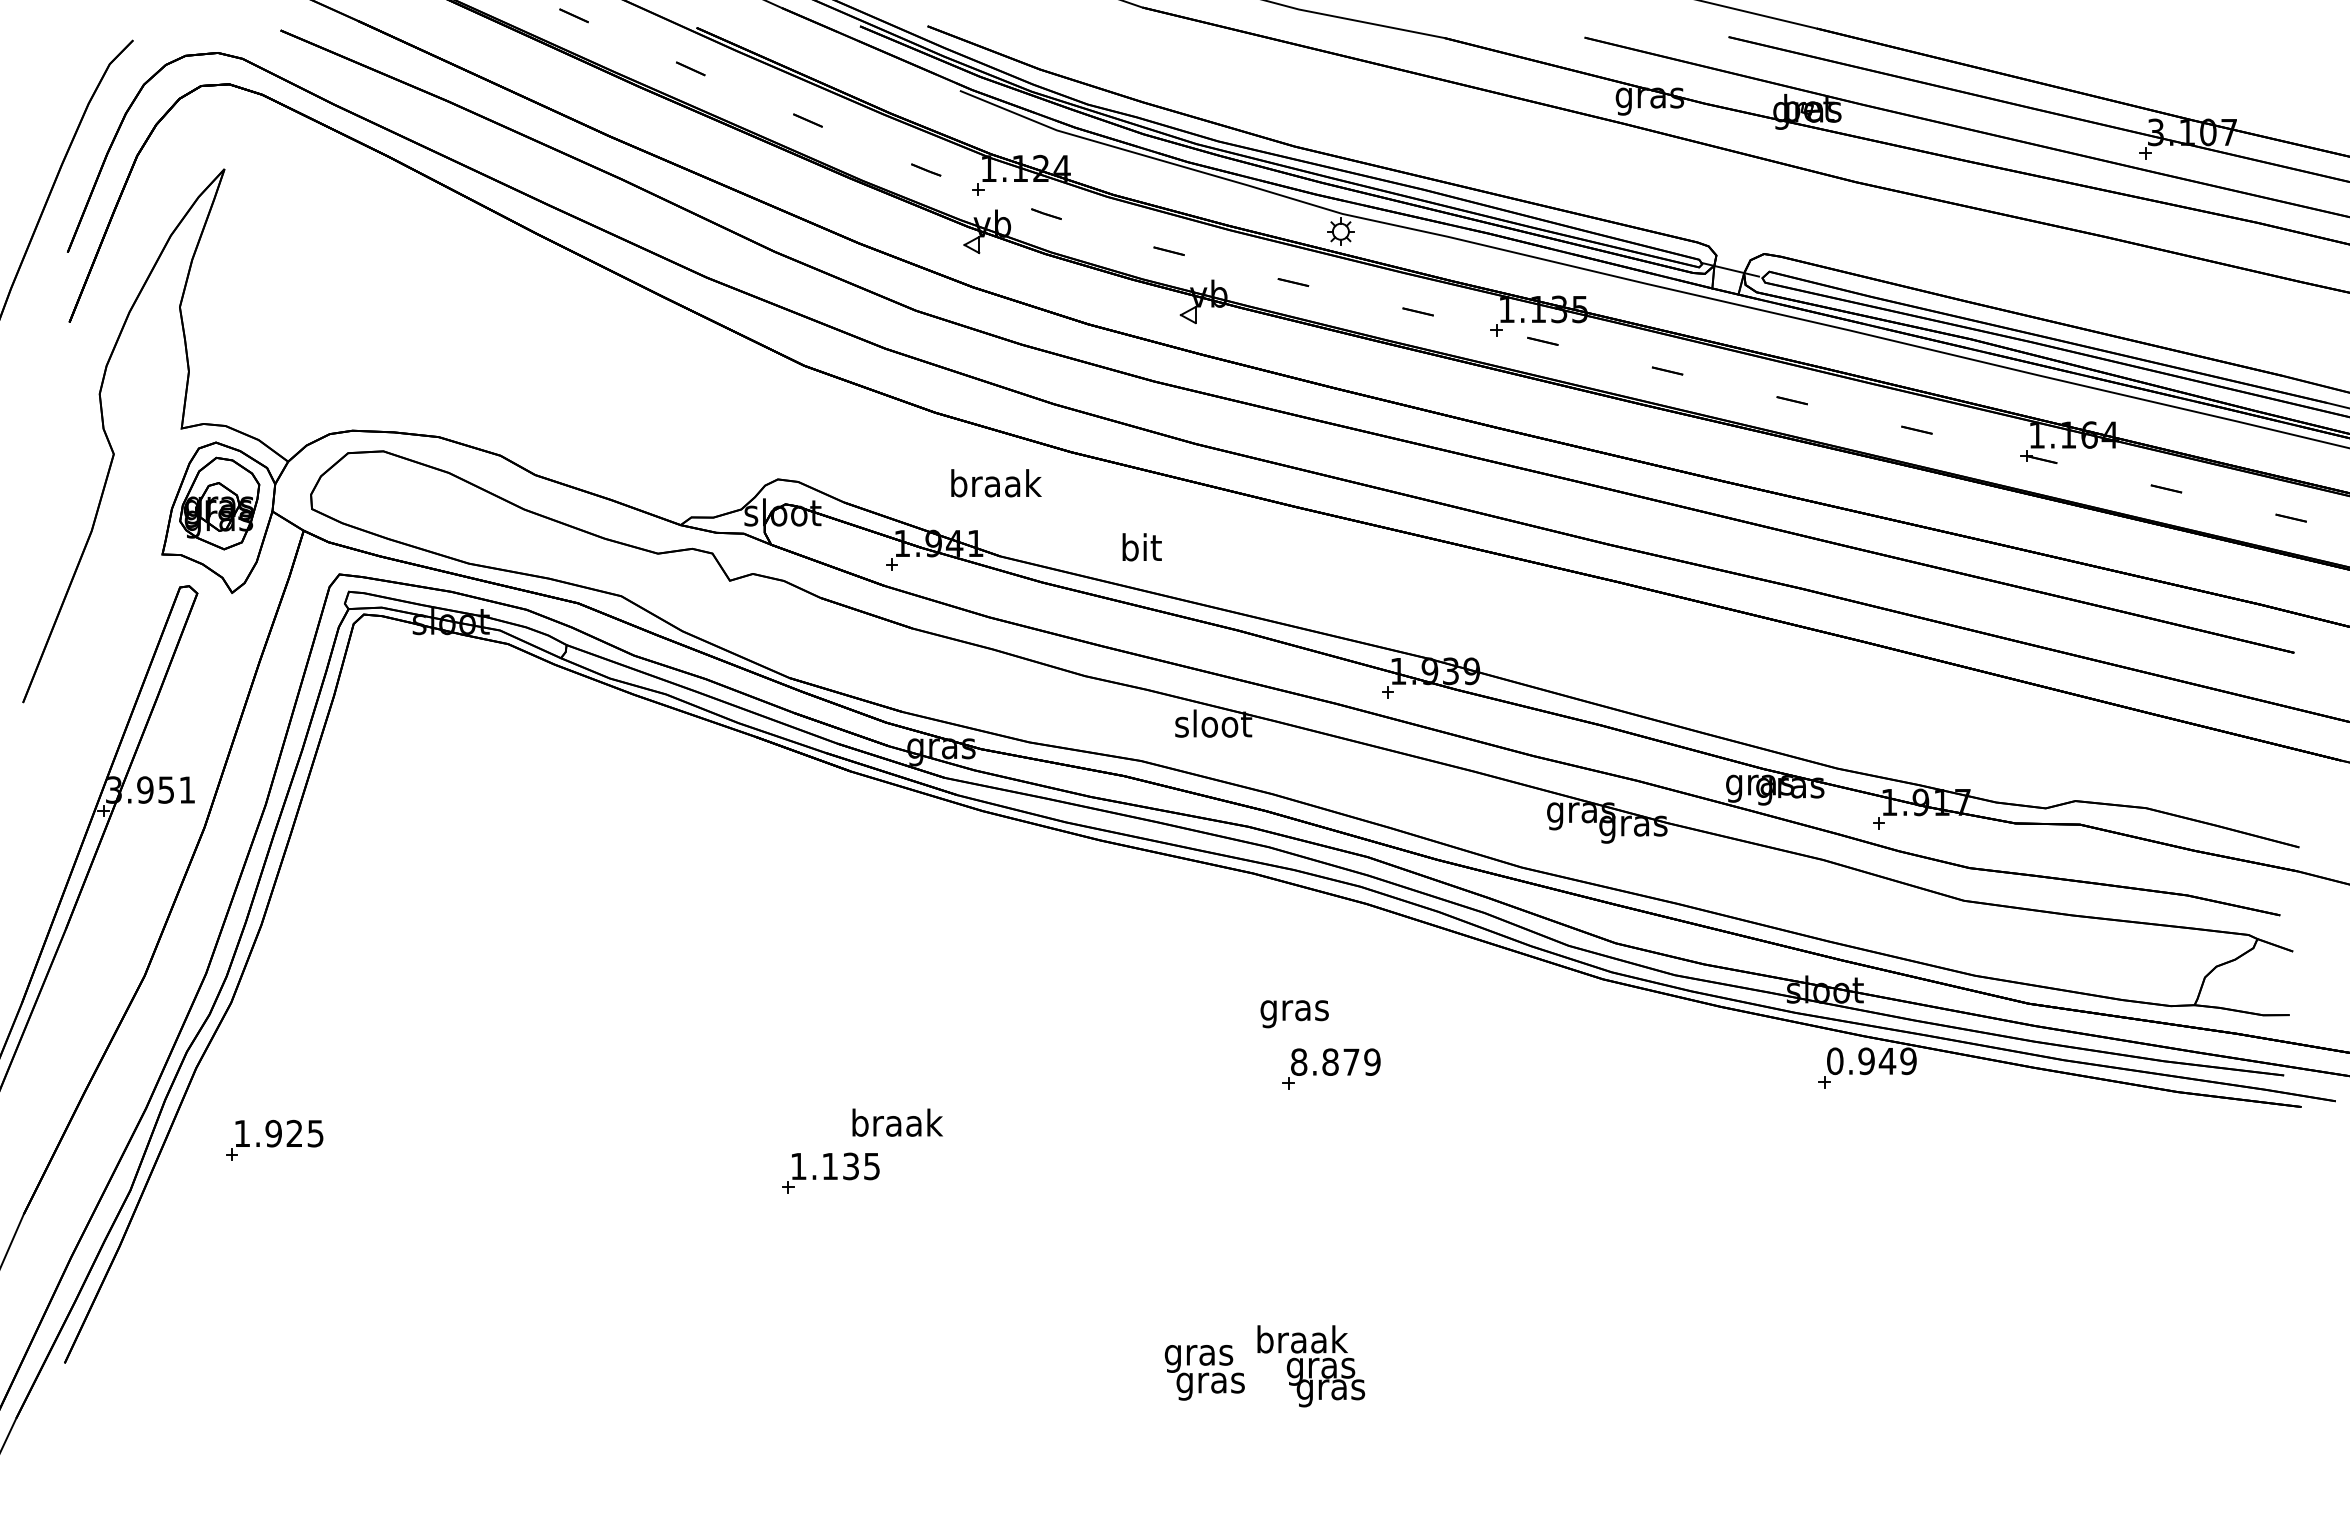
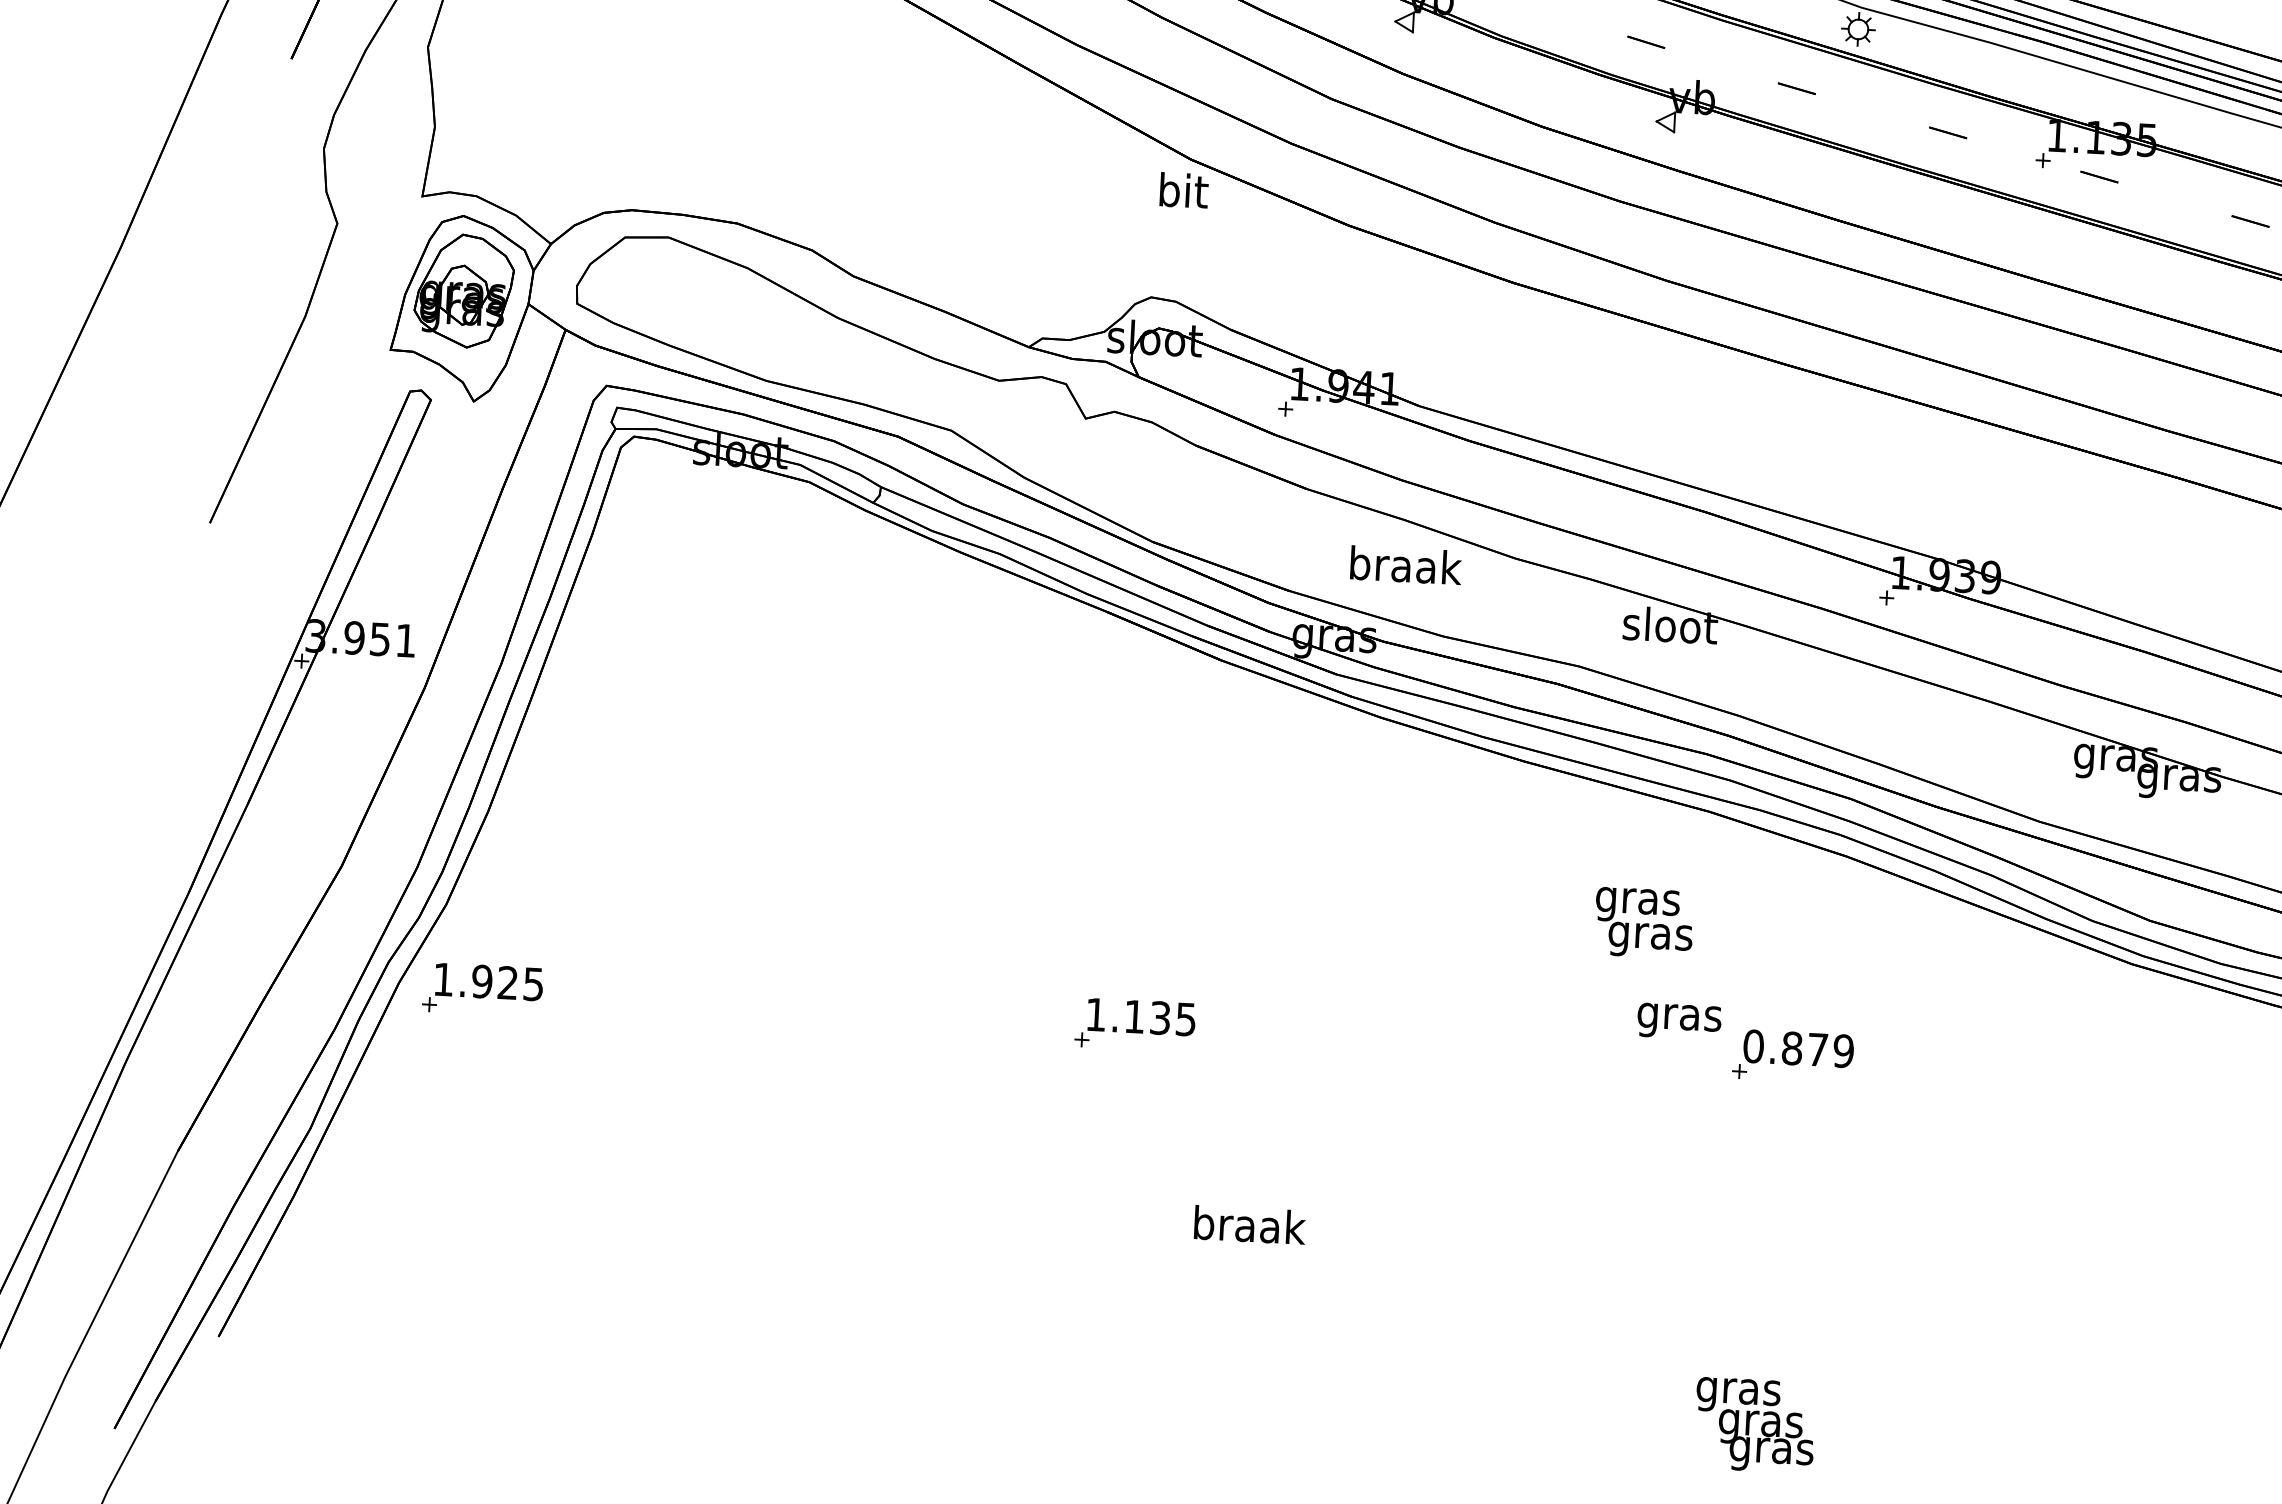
text: (996, 483) -> (1406, 565), moved
text: (1141, 547) -> (1183, 190), moved
text: (1294, 1014) -> (1679, 1021), moved
text: (1299, 1061) -> (1754, 1045), 8.879 -> 0.879
text: (897, 1122) -> (1249, 1224), moved
part: (274, 1139) -> (482, 988), moved
part: (830, 1172) -> (1134, 1024), moved
text: (1302, 1342) -> (1739, 1390), braak -> gras
text: (1204, 1372) -> (1643, 922), moved

